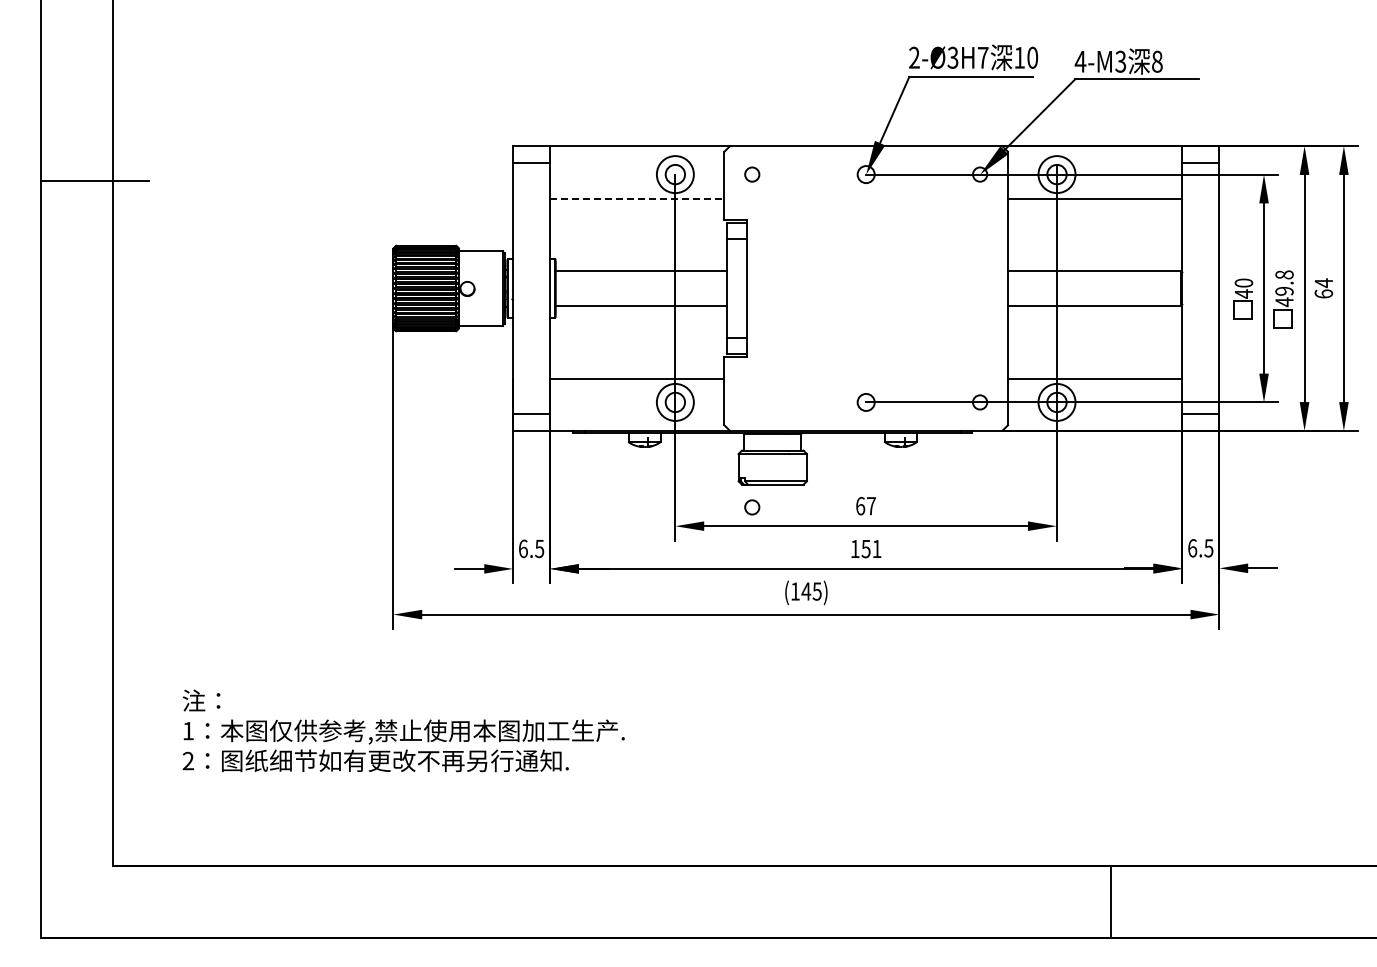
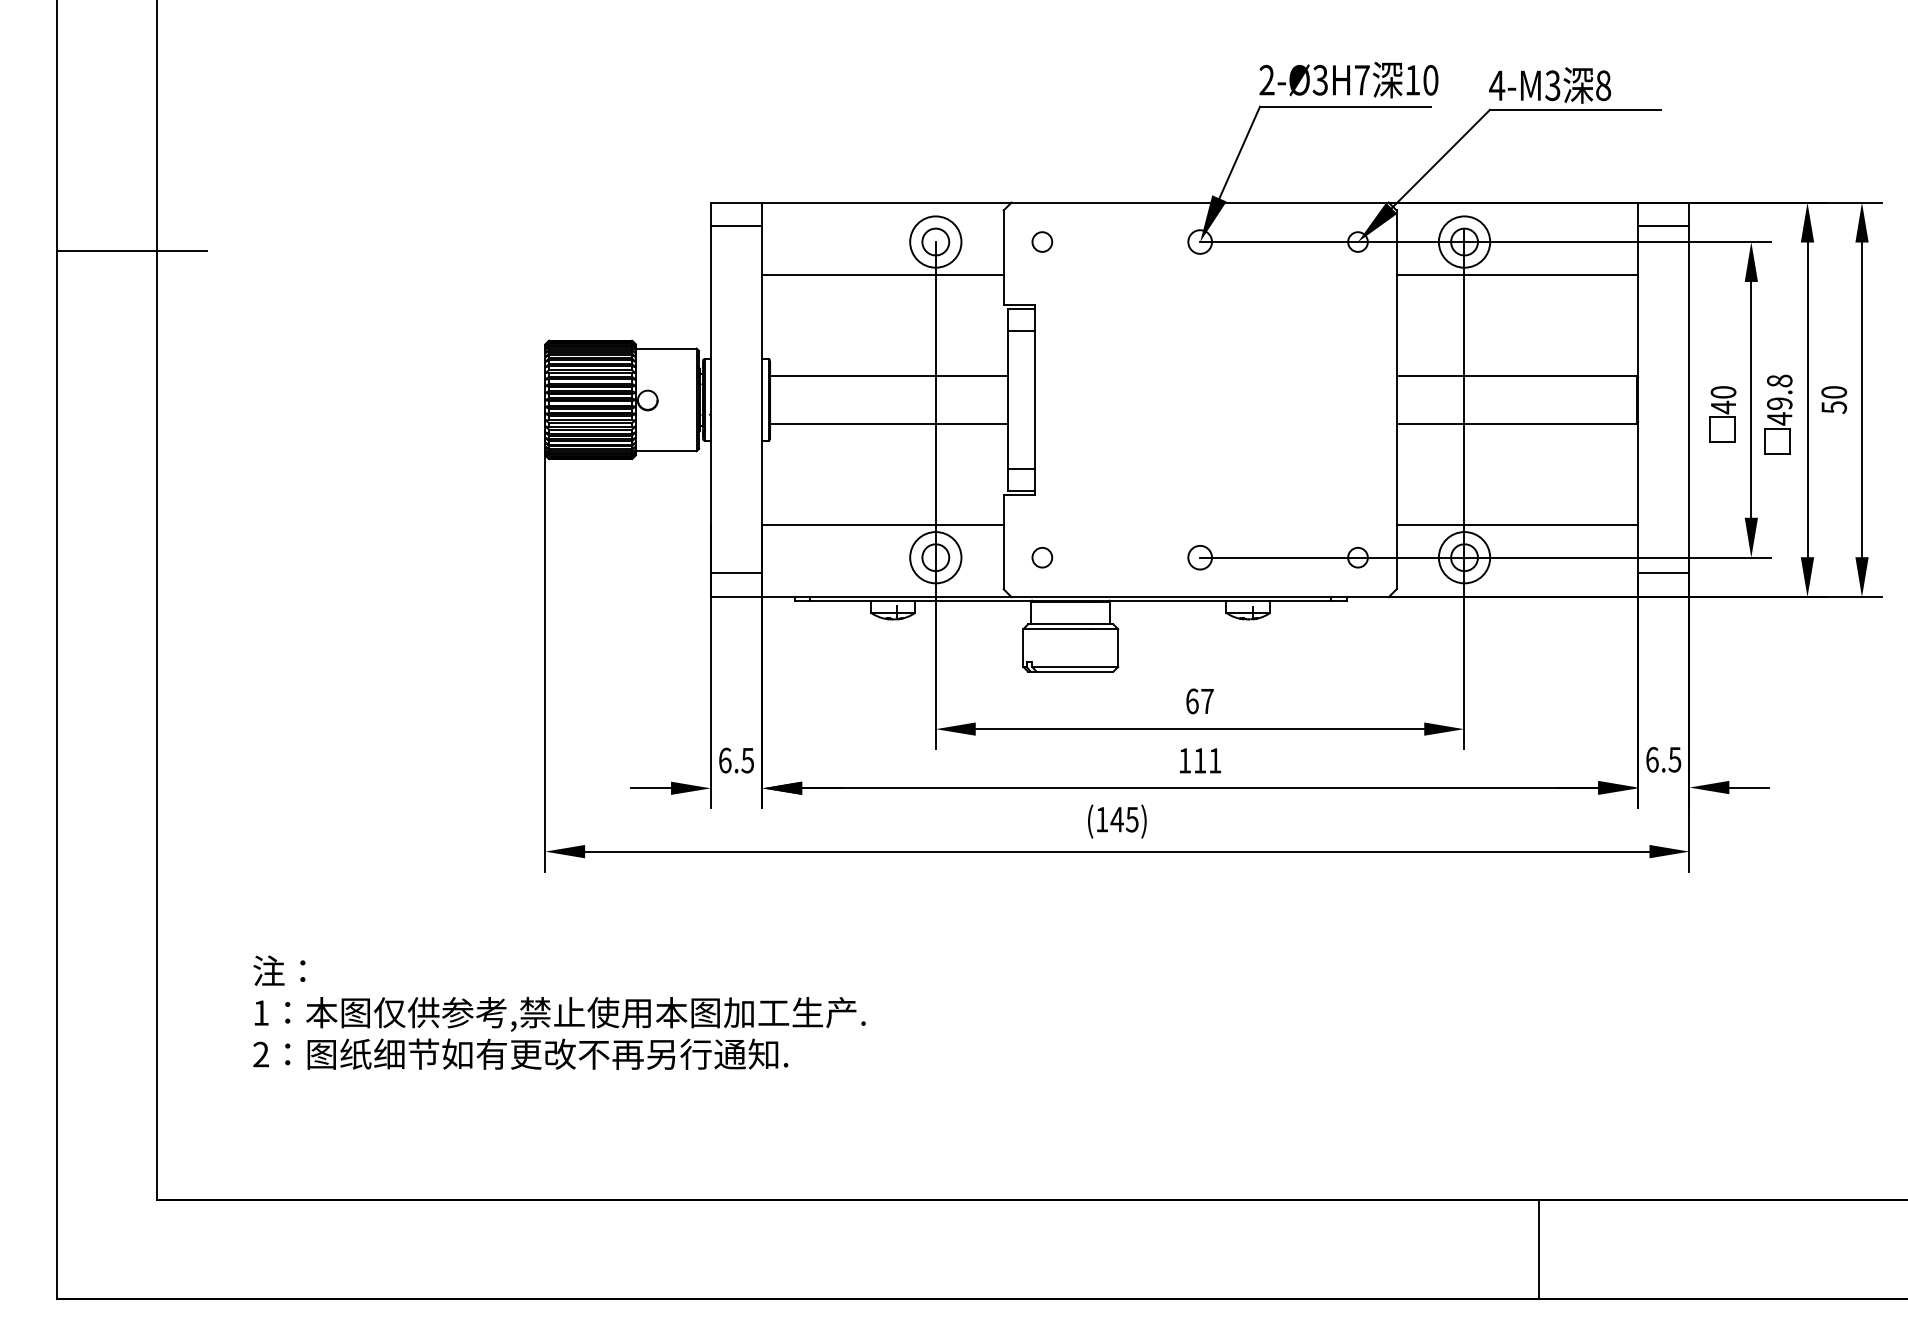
line: (637, 198) -> (883, 275), dashed -> solid
text: (1323, 288) -> (1833, 399), 64 -> 50
circle: (752, 507) -> (1042, 557), moved
text: (865, 549) -> (1199, 761), 151 -> 111

